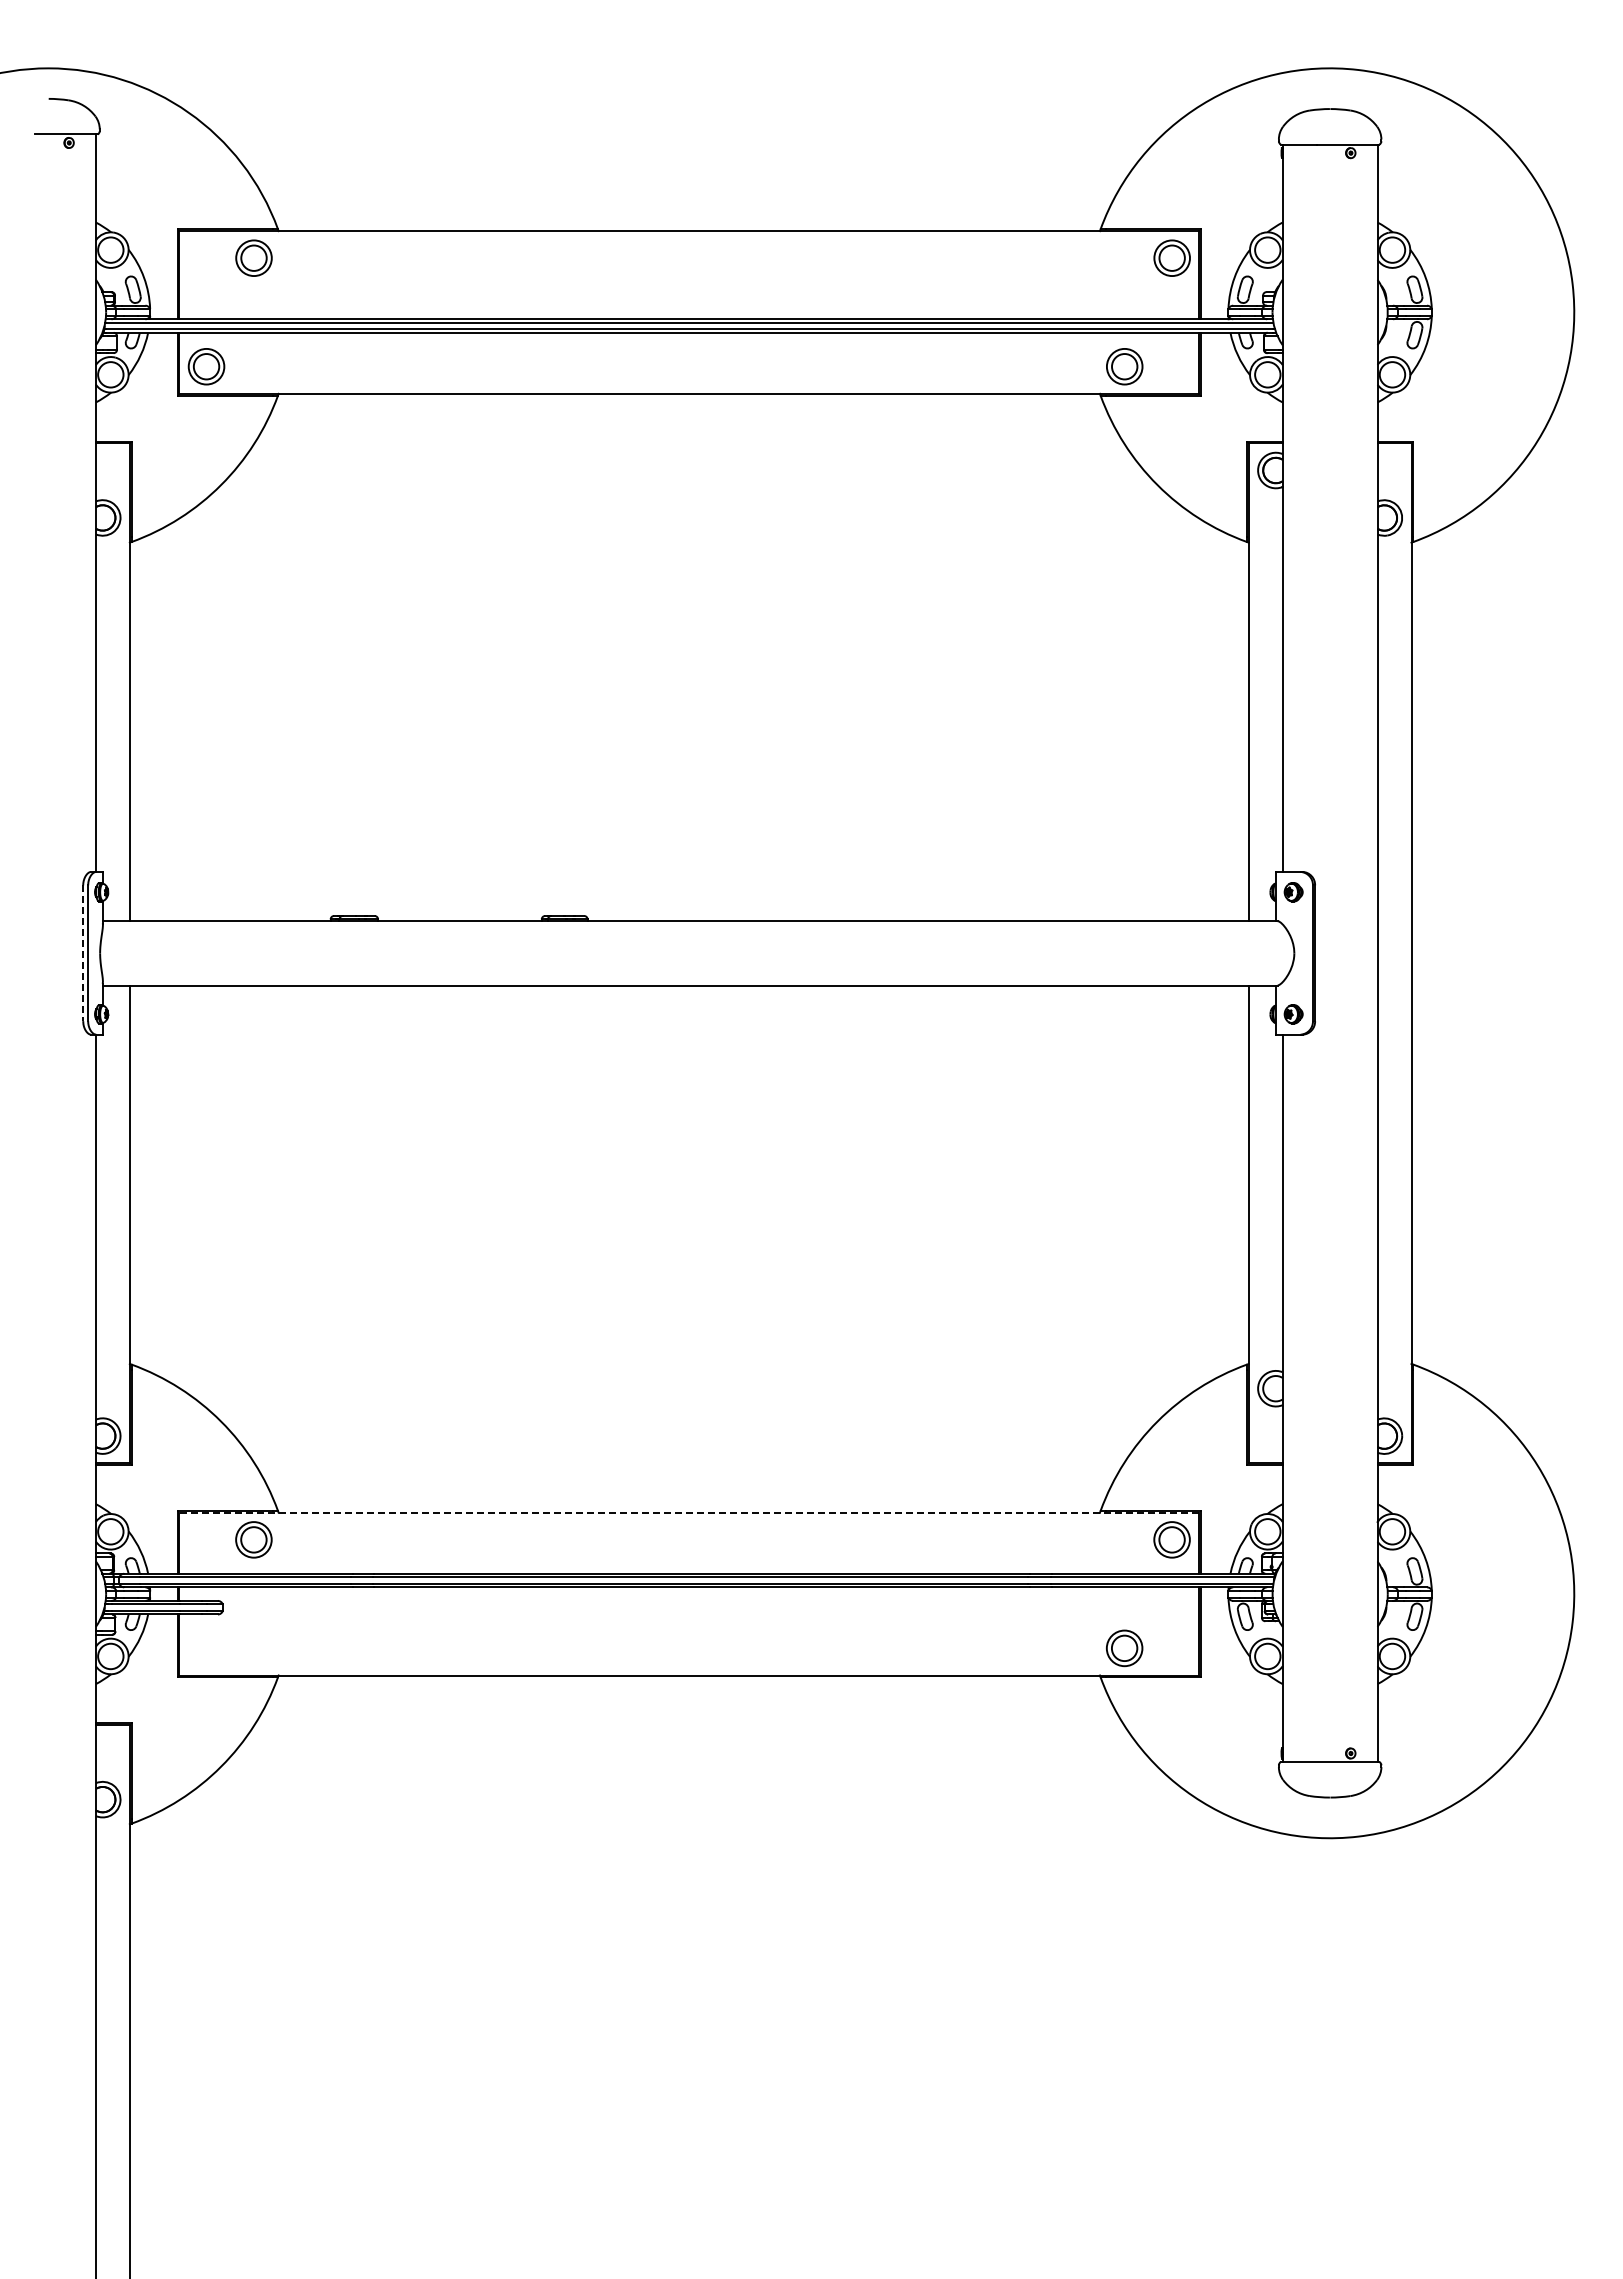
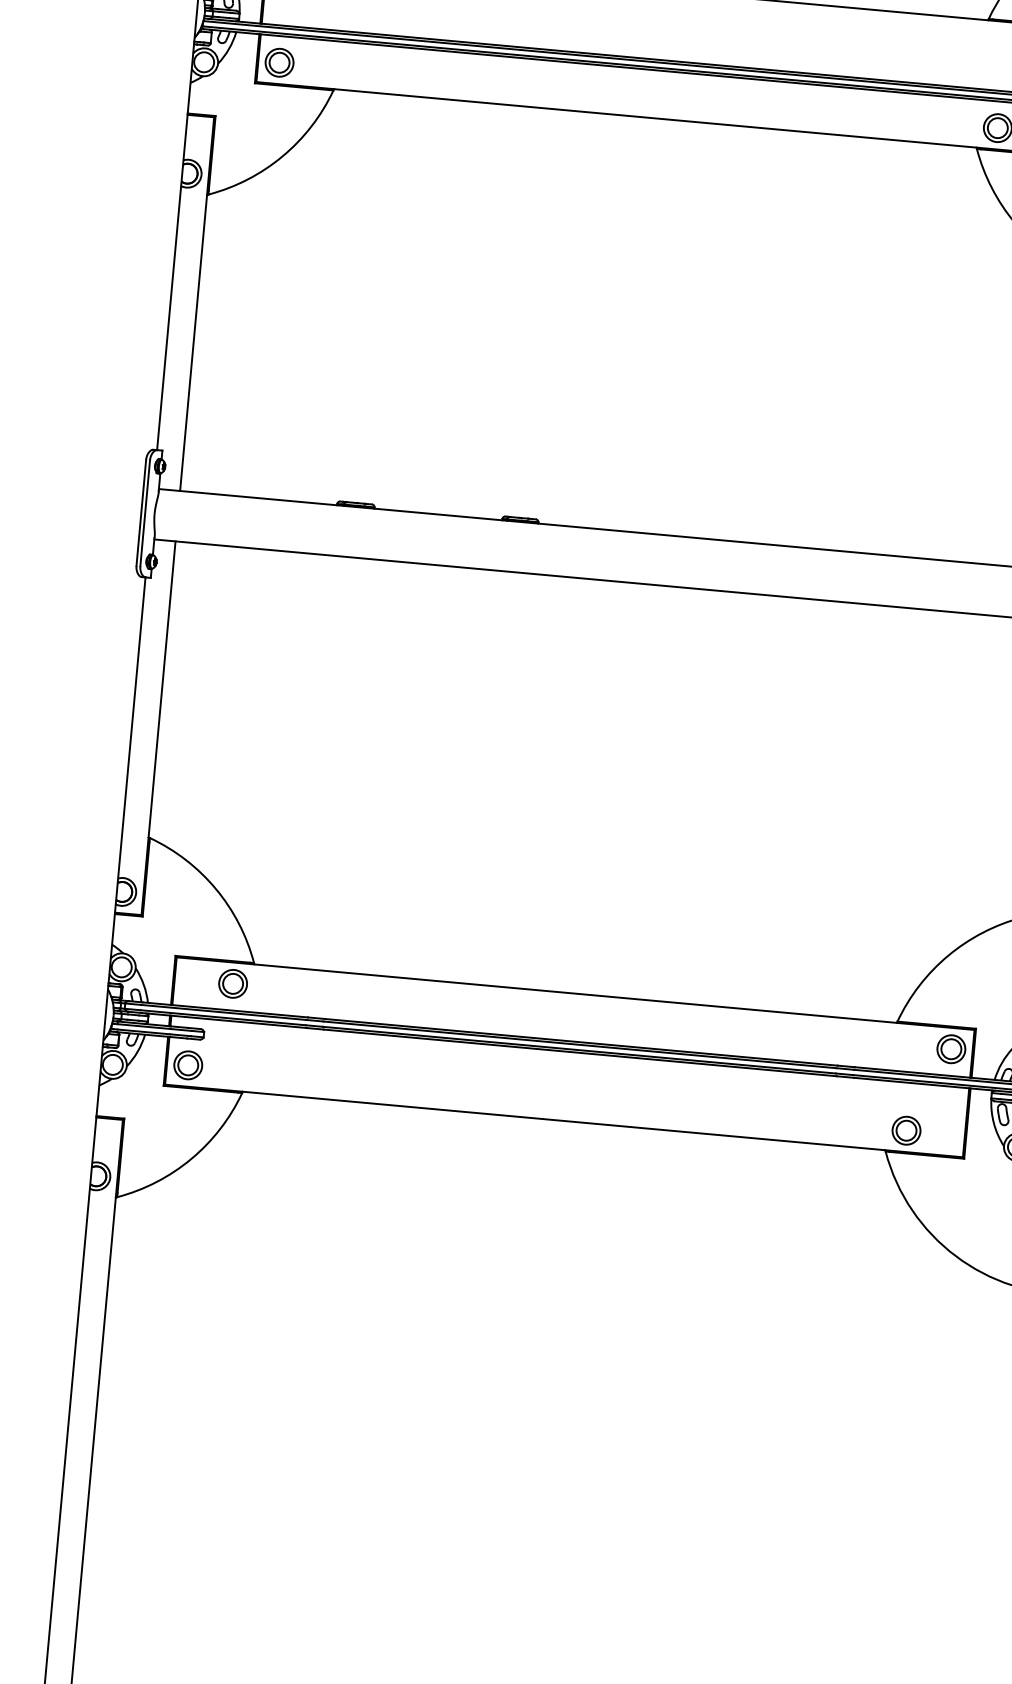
line: (83, 953) -> (141, 513), dashed -> solid
line: (689, 1512) -> (575, 993), dashed -> solid
part: (206, 1648) -> (188, 1065), added

